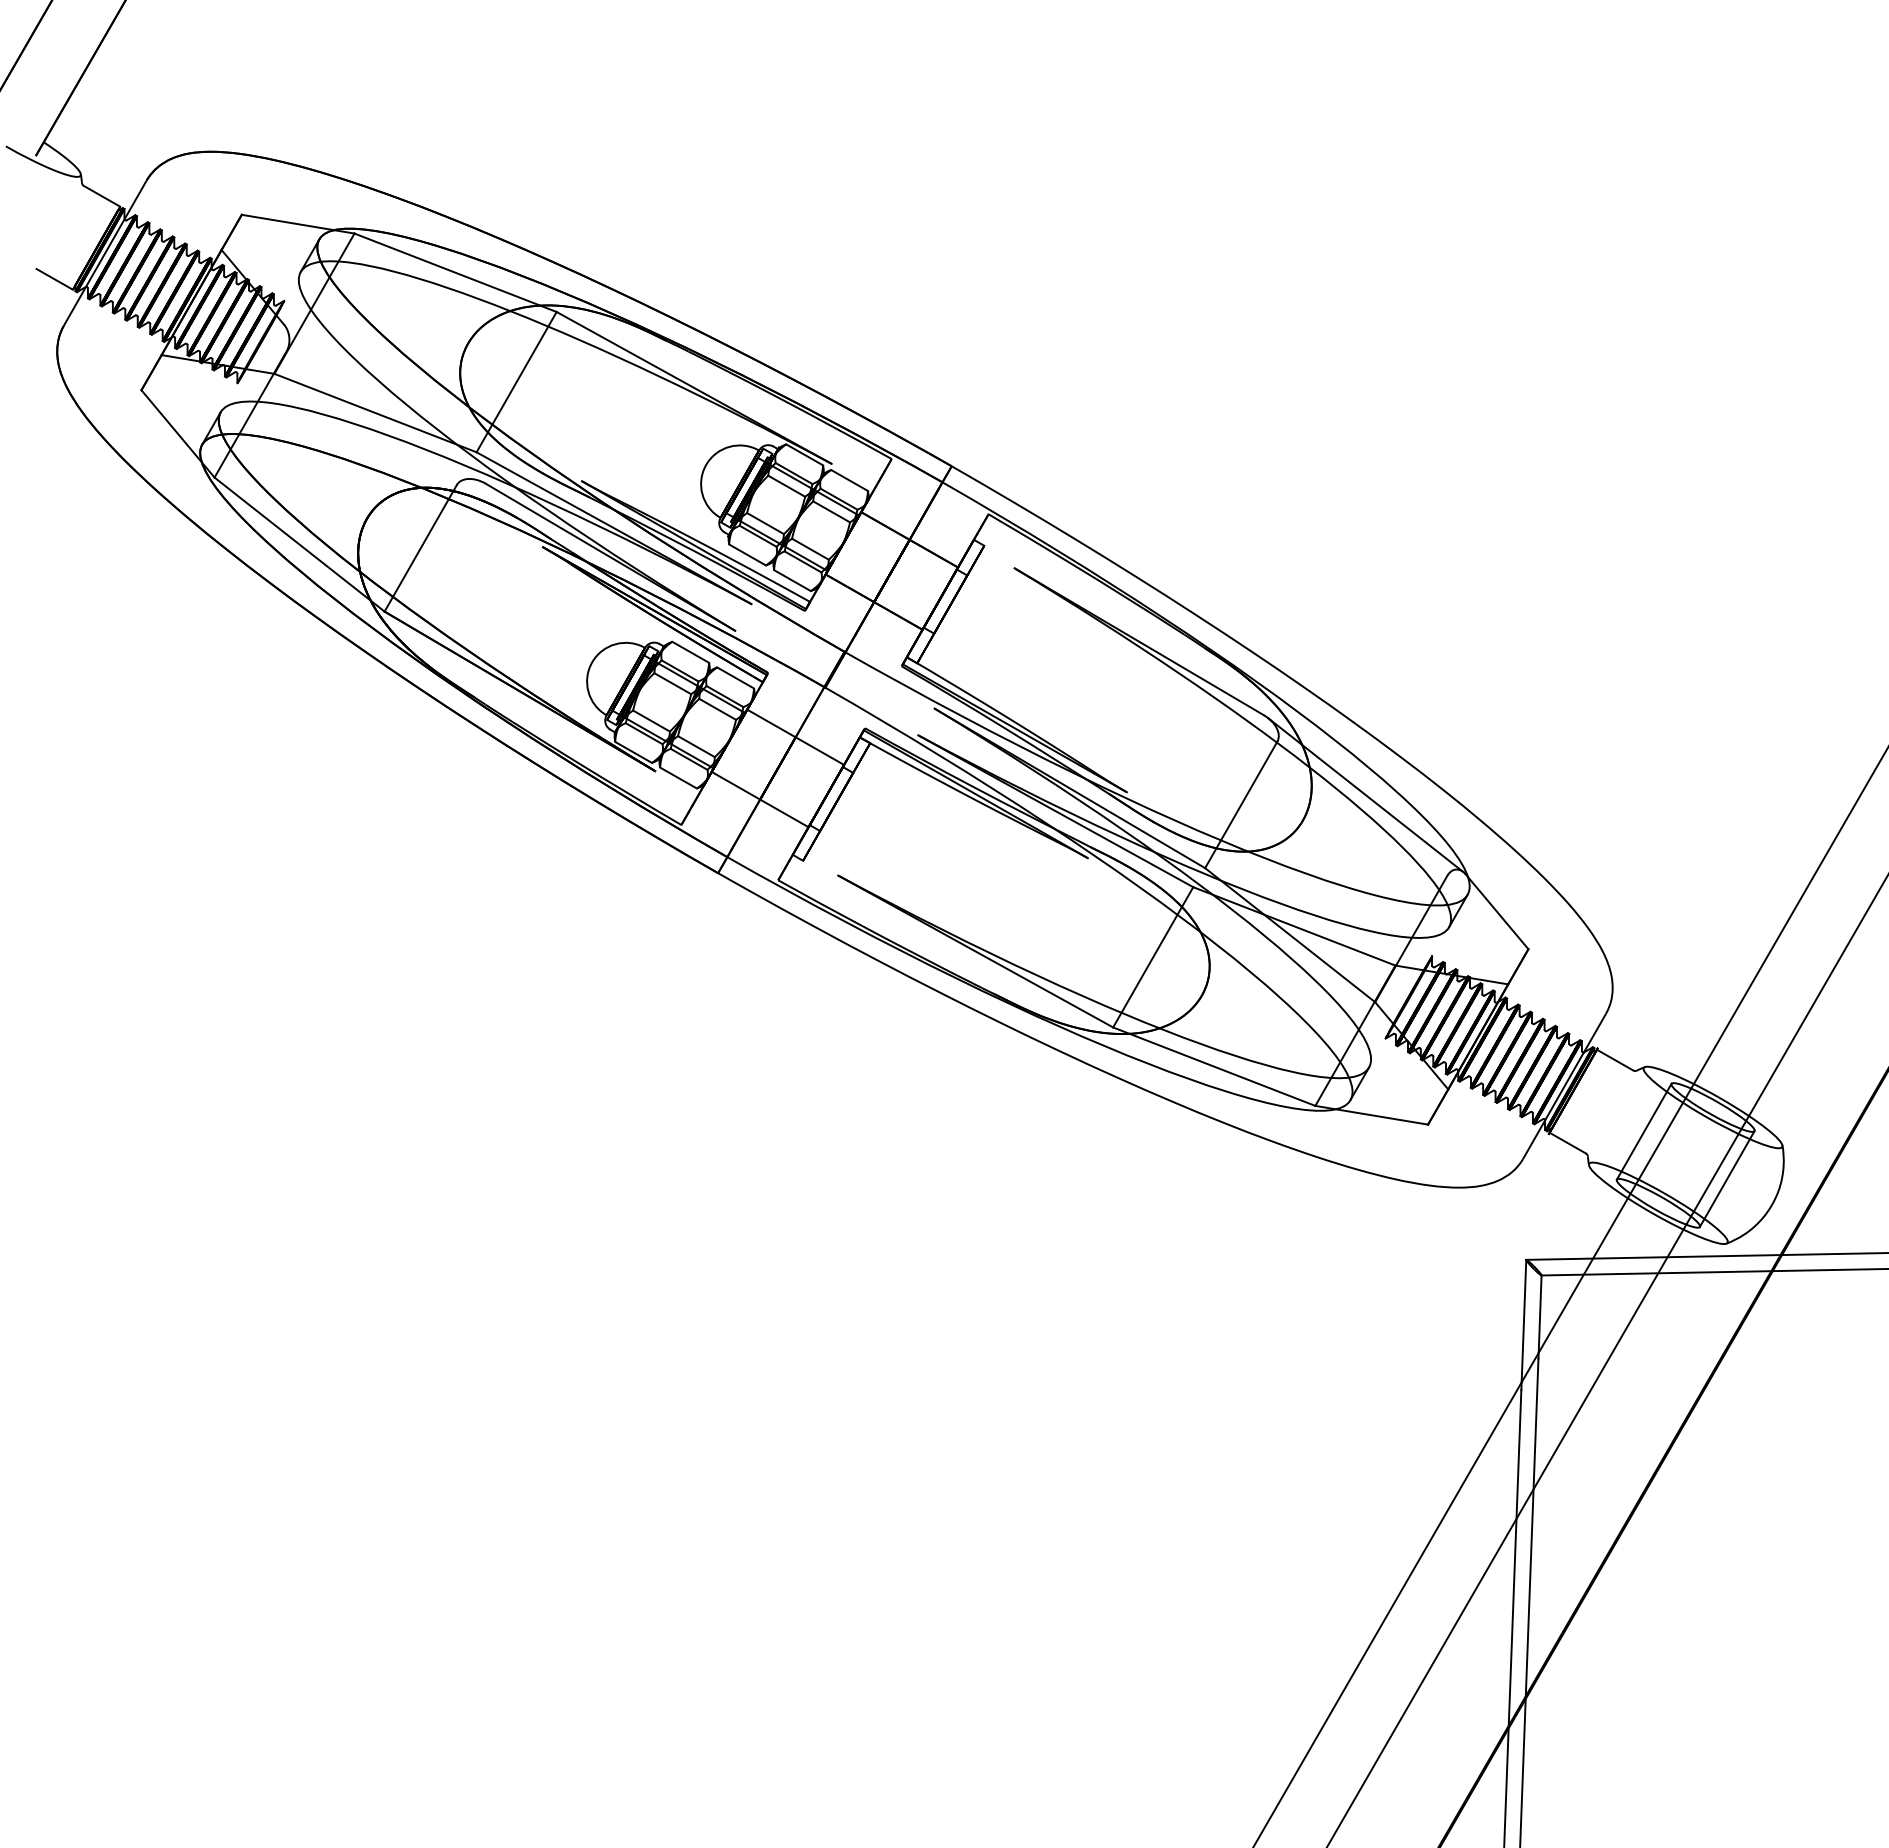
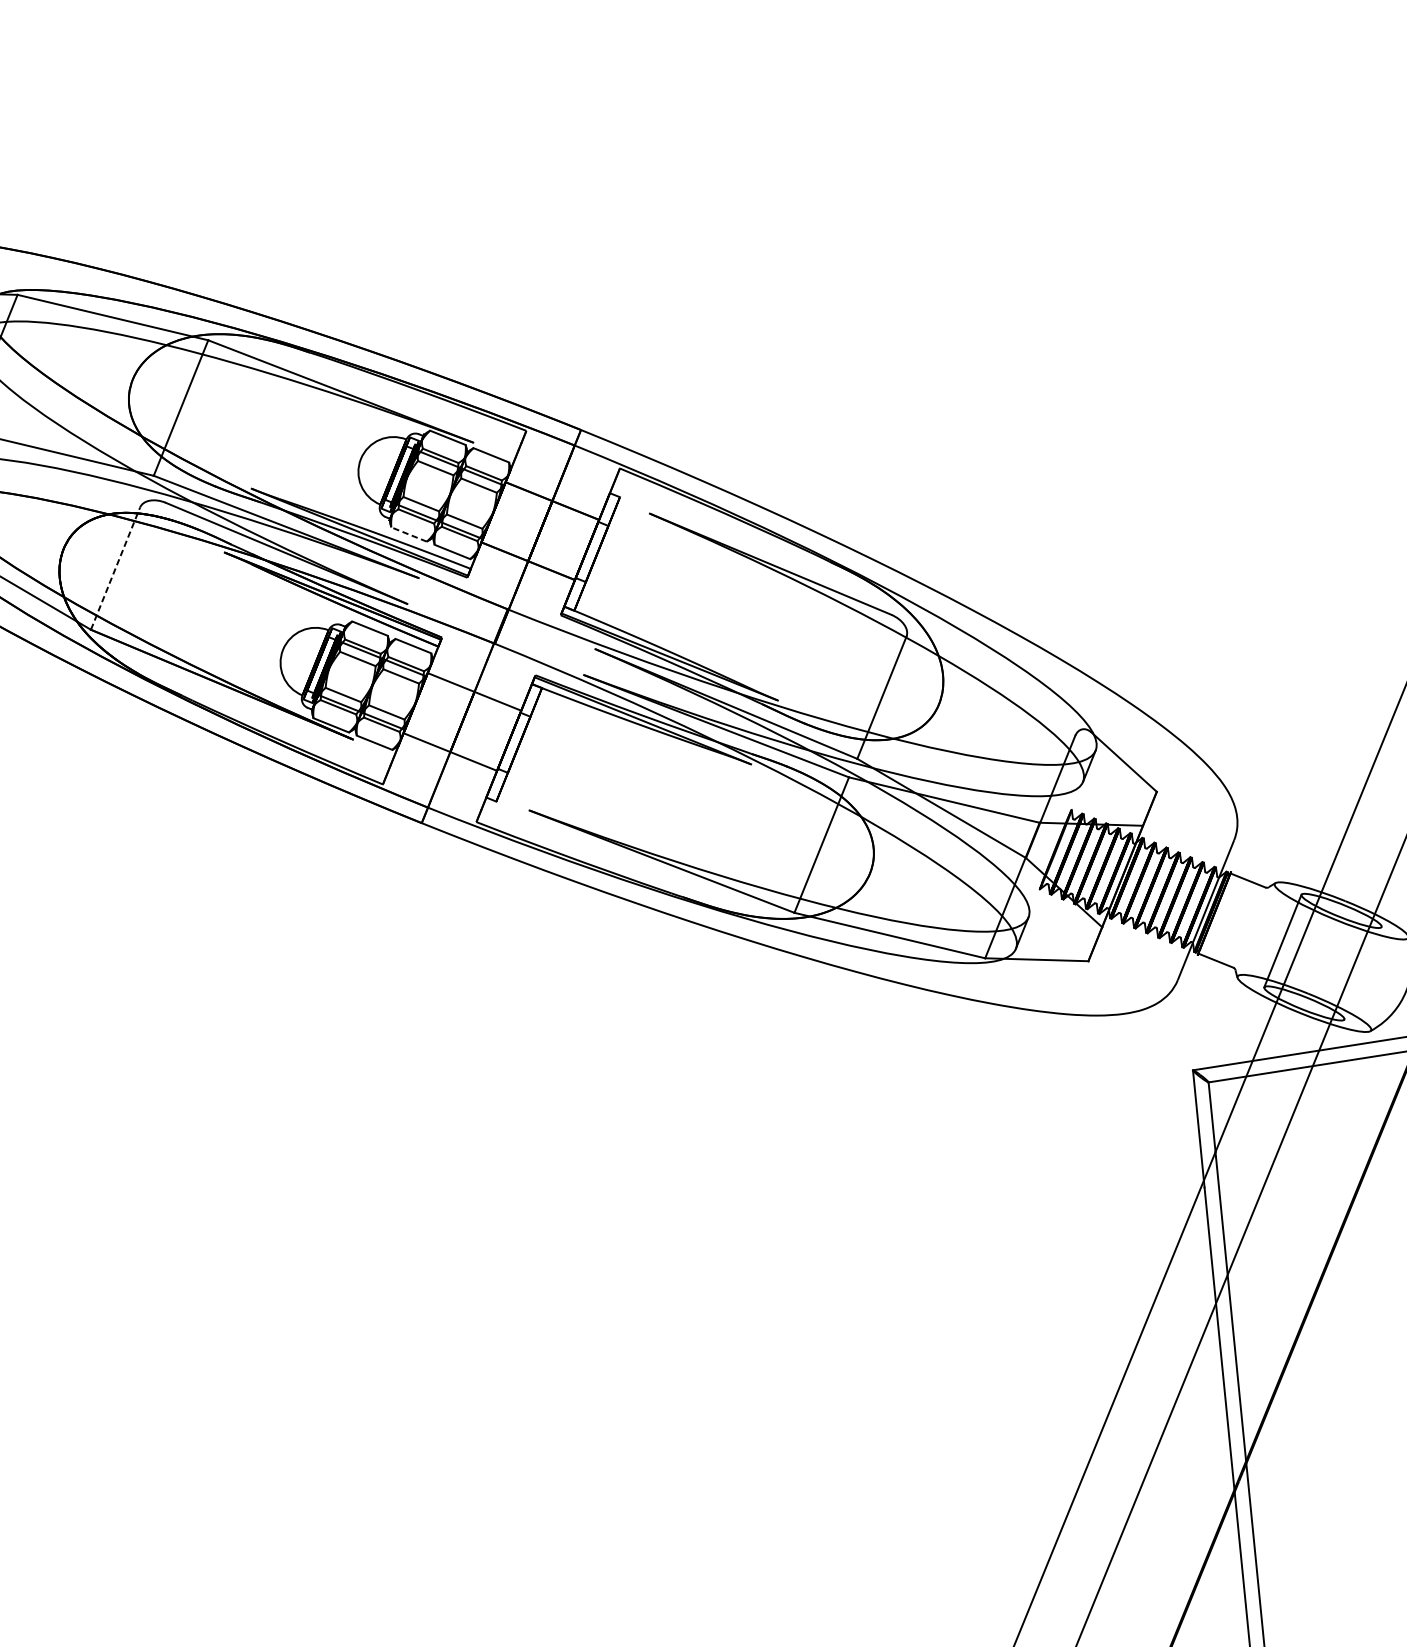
line: (420, 548) -> (115, 568), solid -> dashed
line: (747, 554) -> (408, 534), solid -> dashed
line: (1365, 794) -> (991, 673), removed
line: (1726, 1178) -> (1362, 972), removed

